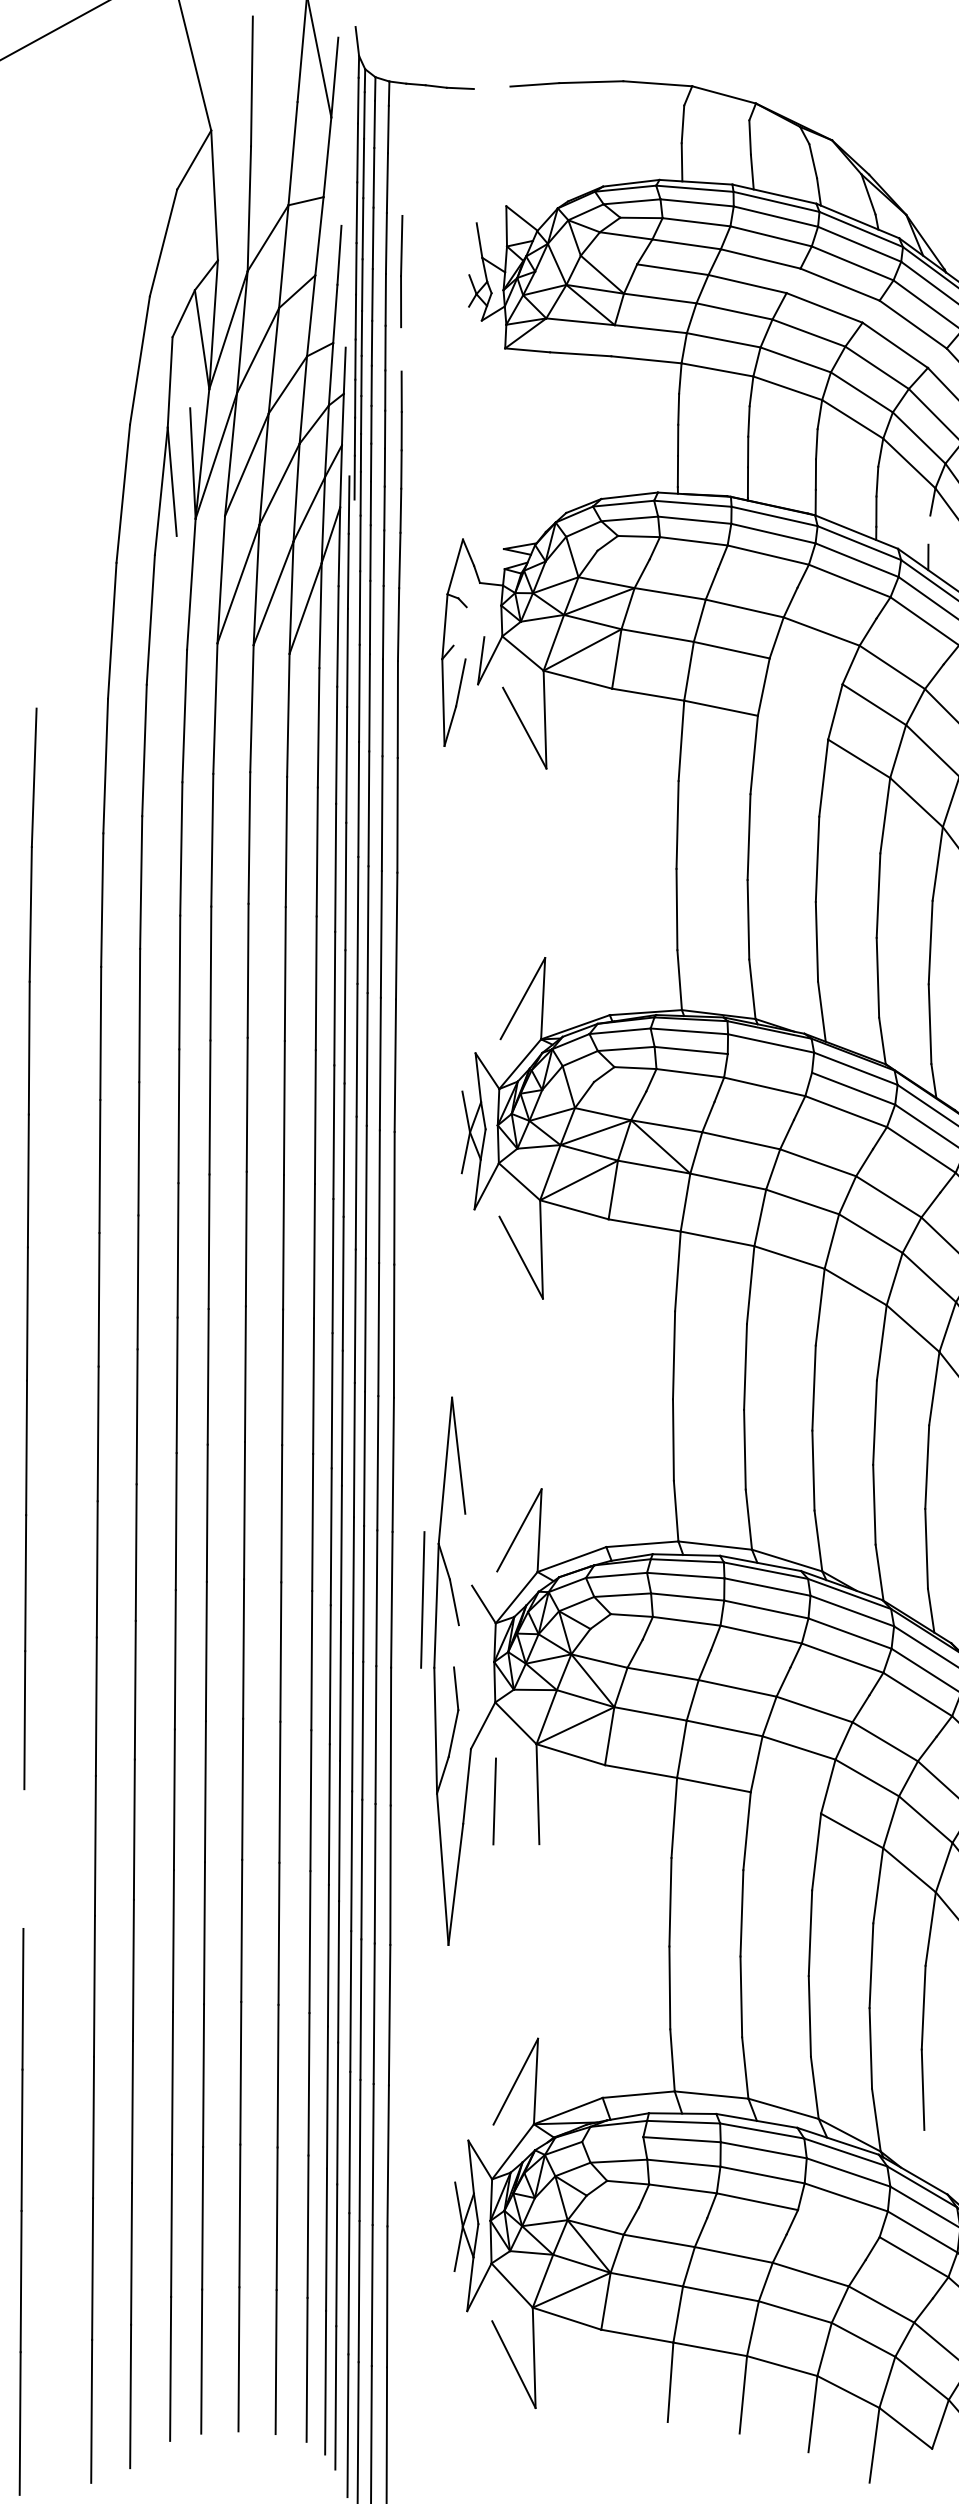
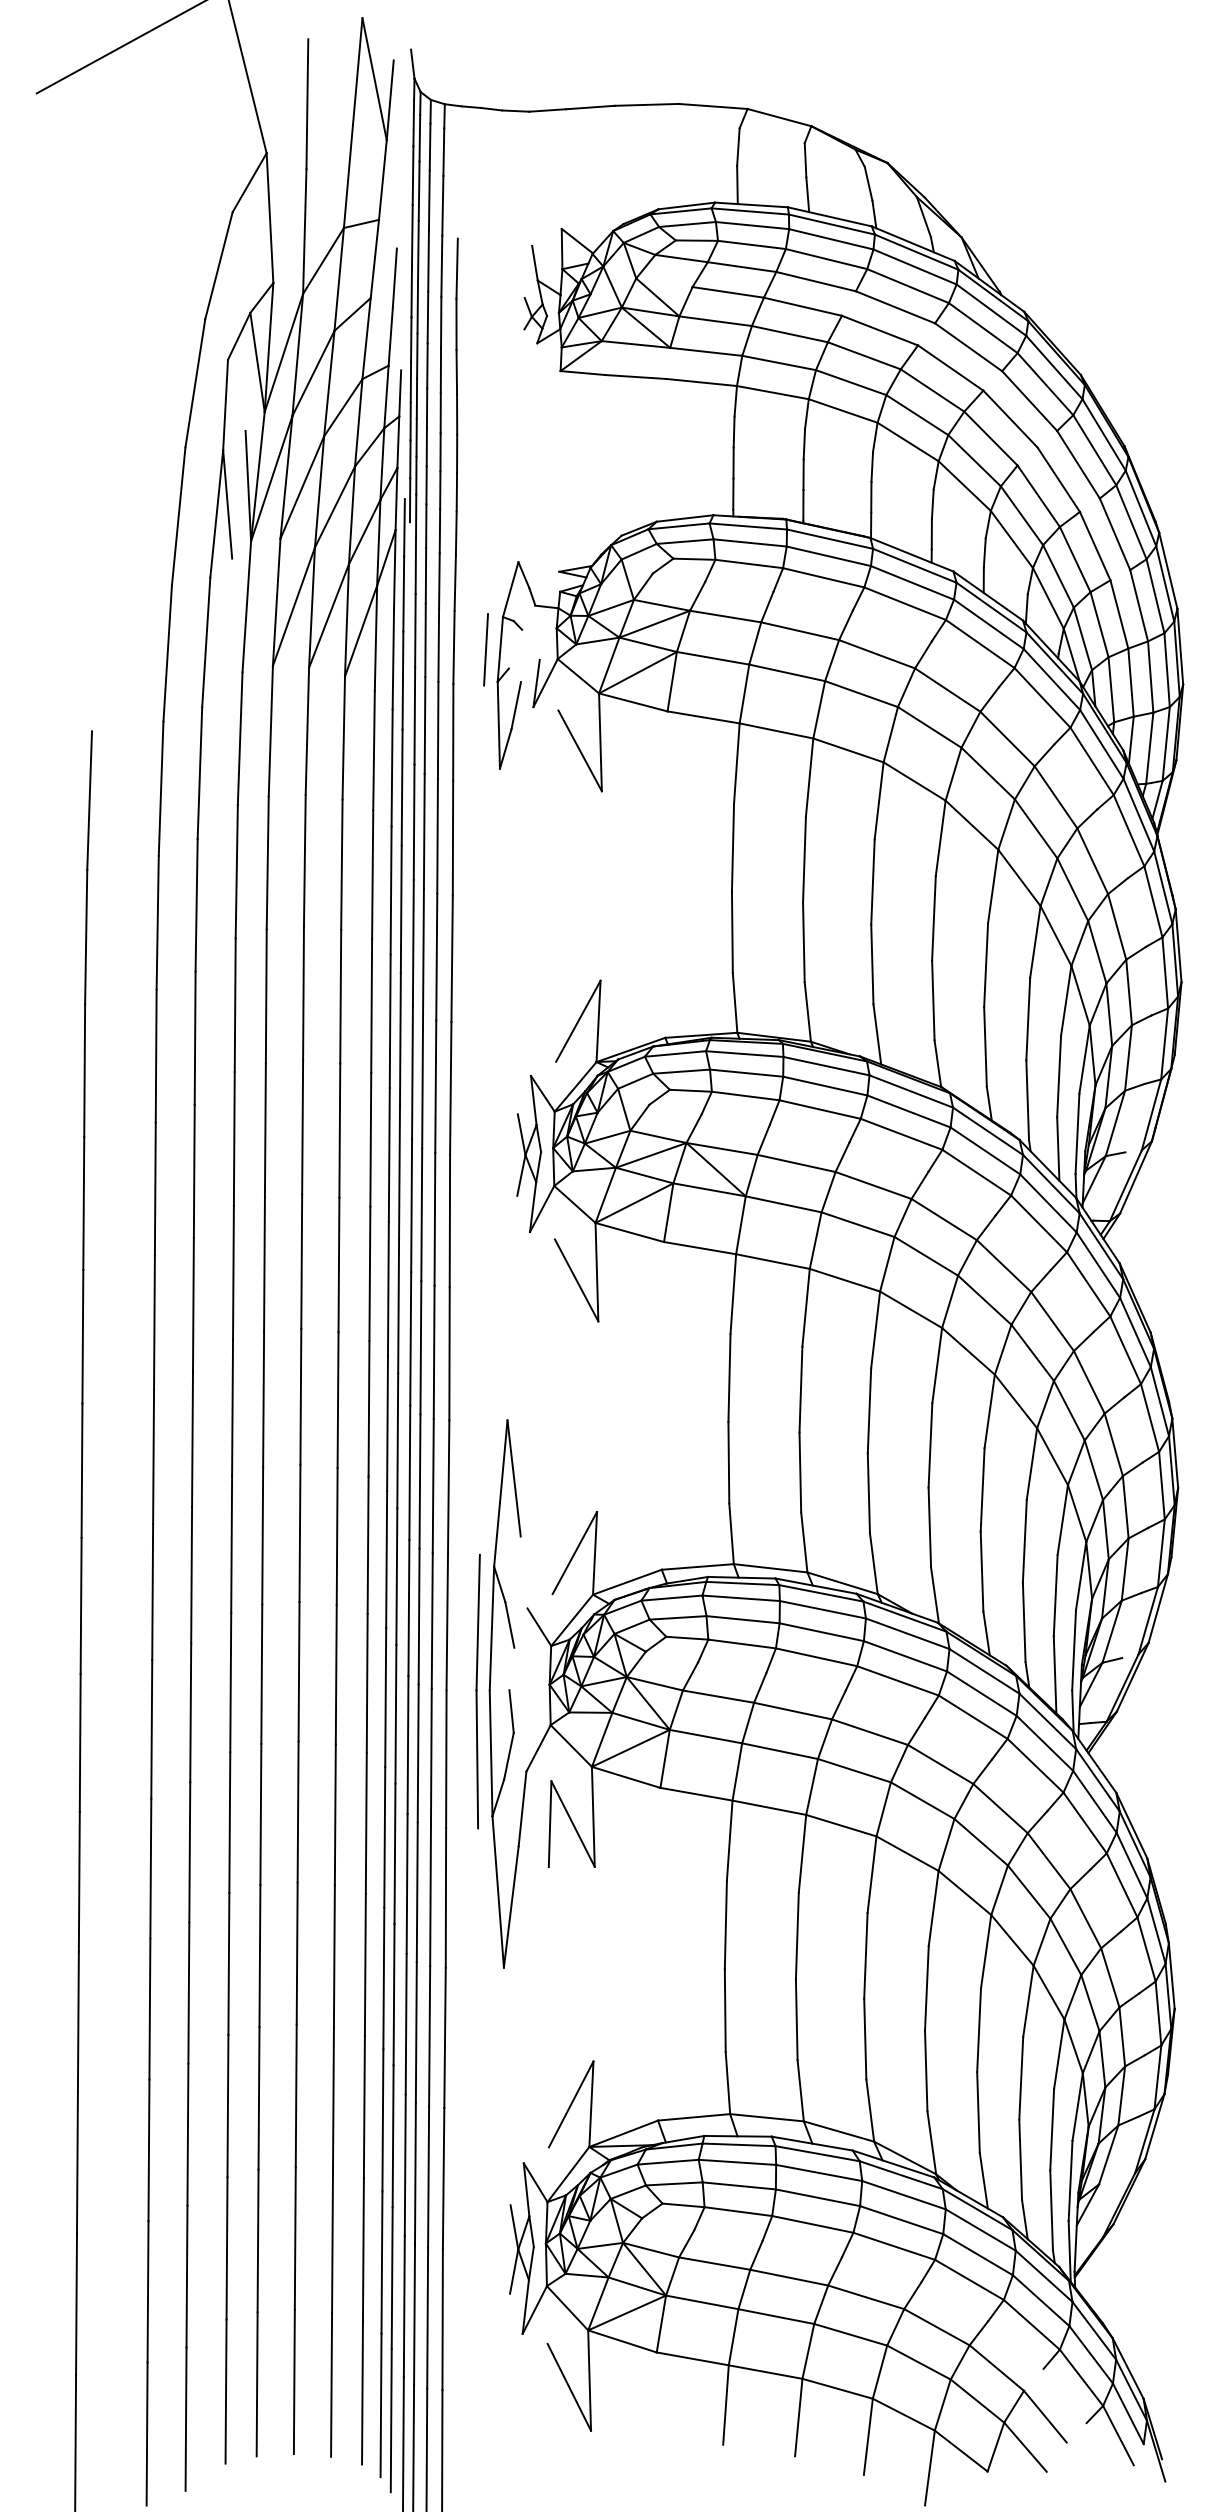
line: (492, 87) -> (547, 110), added
line: (401, 348) -> (456, 371), added
line: (929, 529) -> (984, 552), added
line: (430, 626) -> (485, 649), added
line: (806, 671) -> (861, 694), added
line: (793, 727) -> (848, 750), added
line: (770, 1062) -> (825, 1085), added
line: (422, 1736) -> (477, 1759), added
line: (517, 1800) -> (572, 1823), added
line: (786, 1802) -> (841, 1825), added
line: (23, 1858) -> (78, 1881), added
line: (612, 2138) -> (667, 2161), added
line: (928, 2157) -> (983, 2180), added
line: (839, 2222) -> (894, 2245), added

